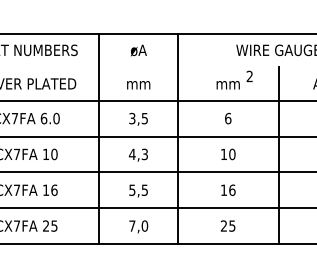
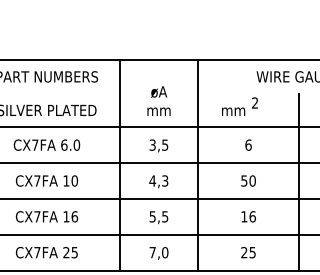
text: (139, 49) -> (159, 91), moved
text: (234, 79) -> (239, 106), moved
text: (224, 153) -> (244, 180), 10 -> 50

